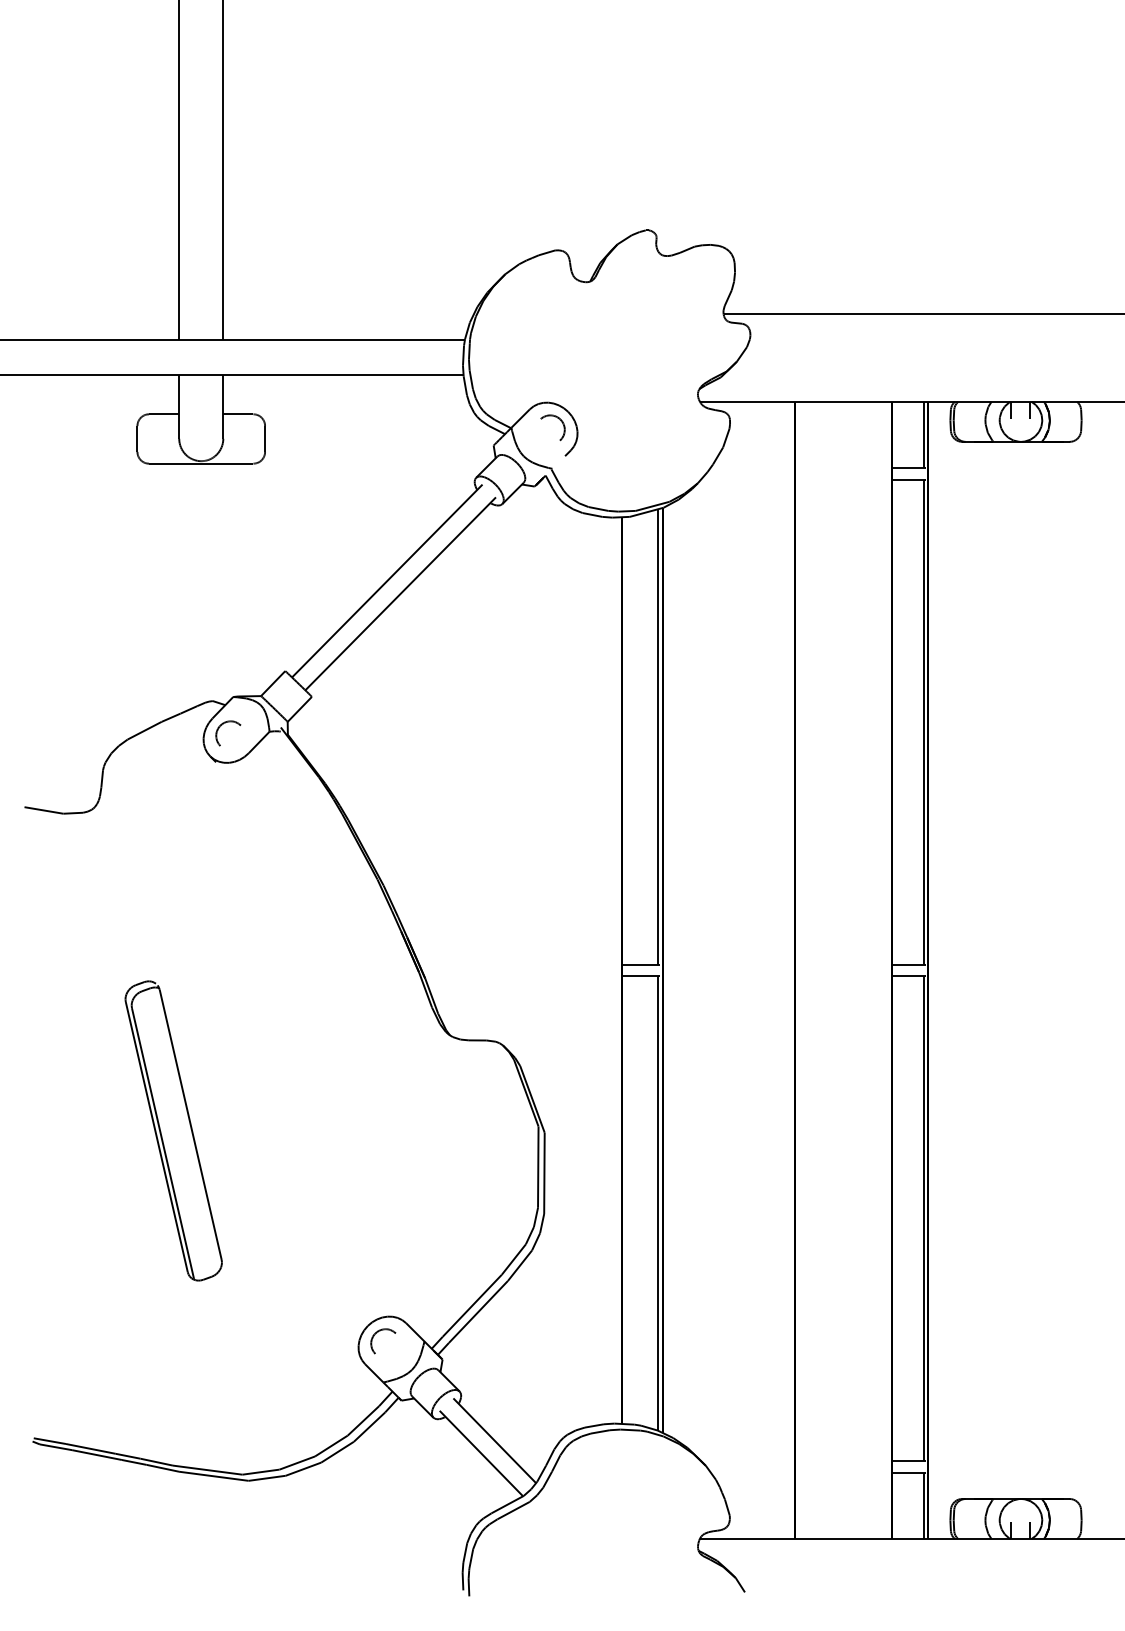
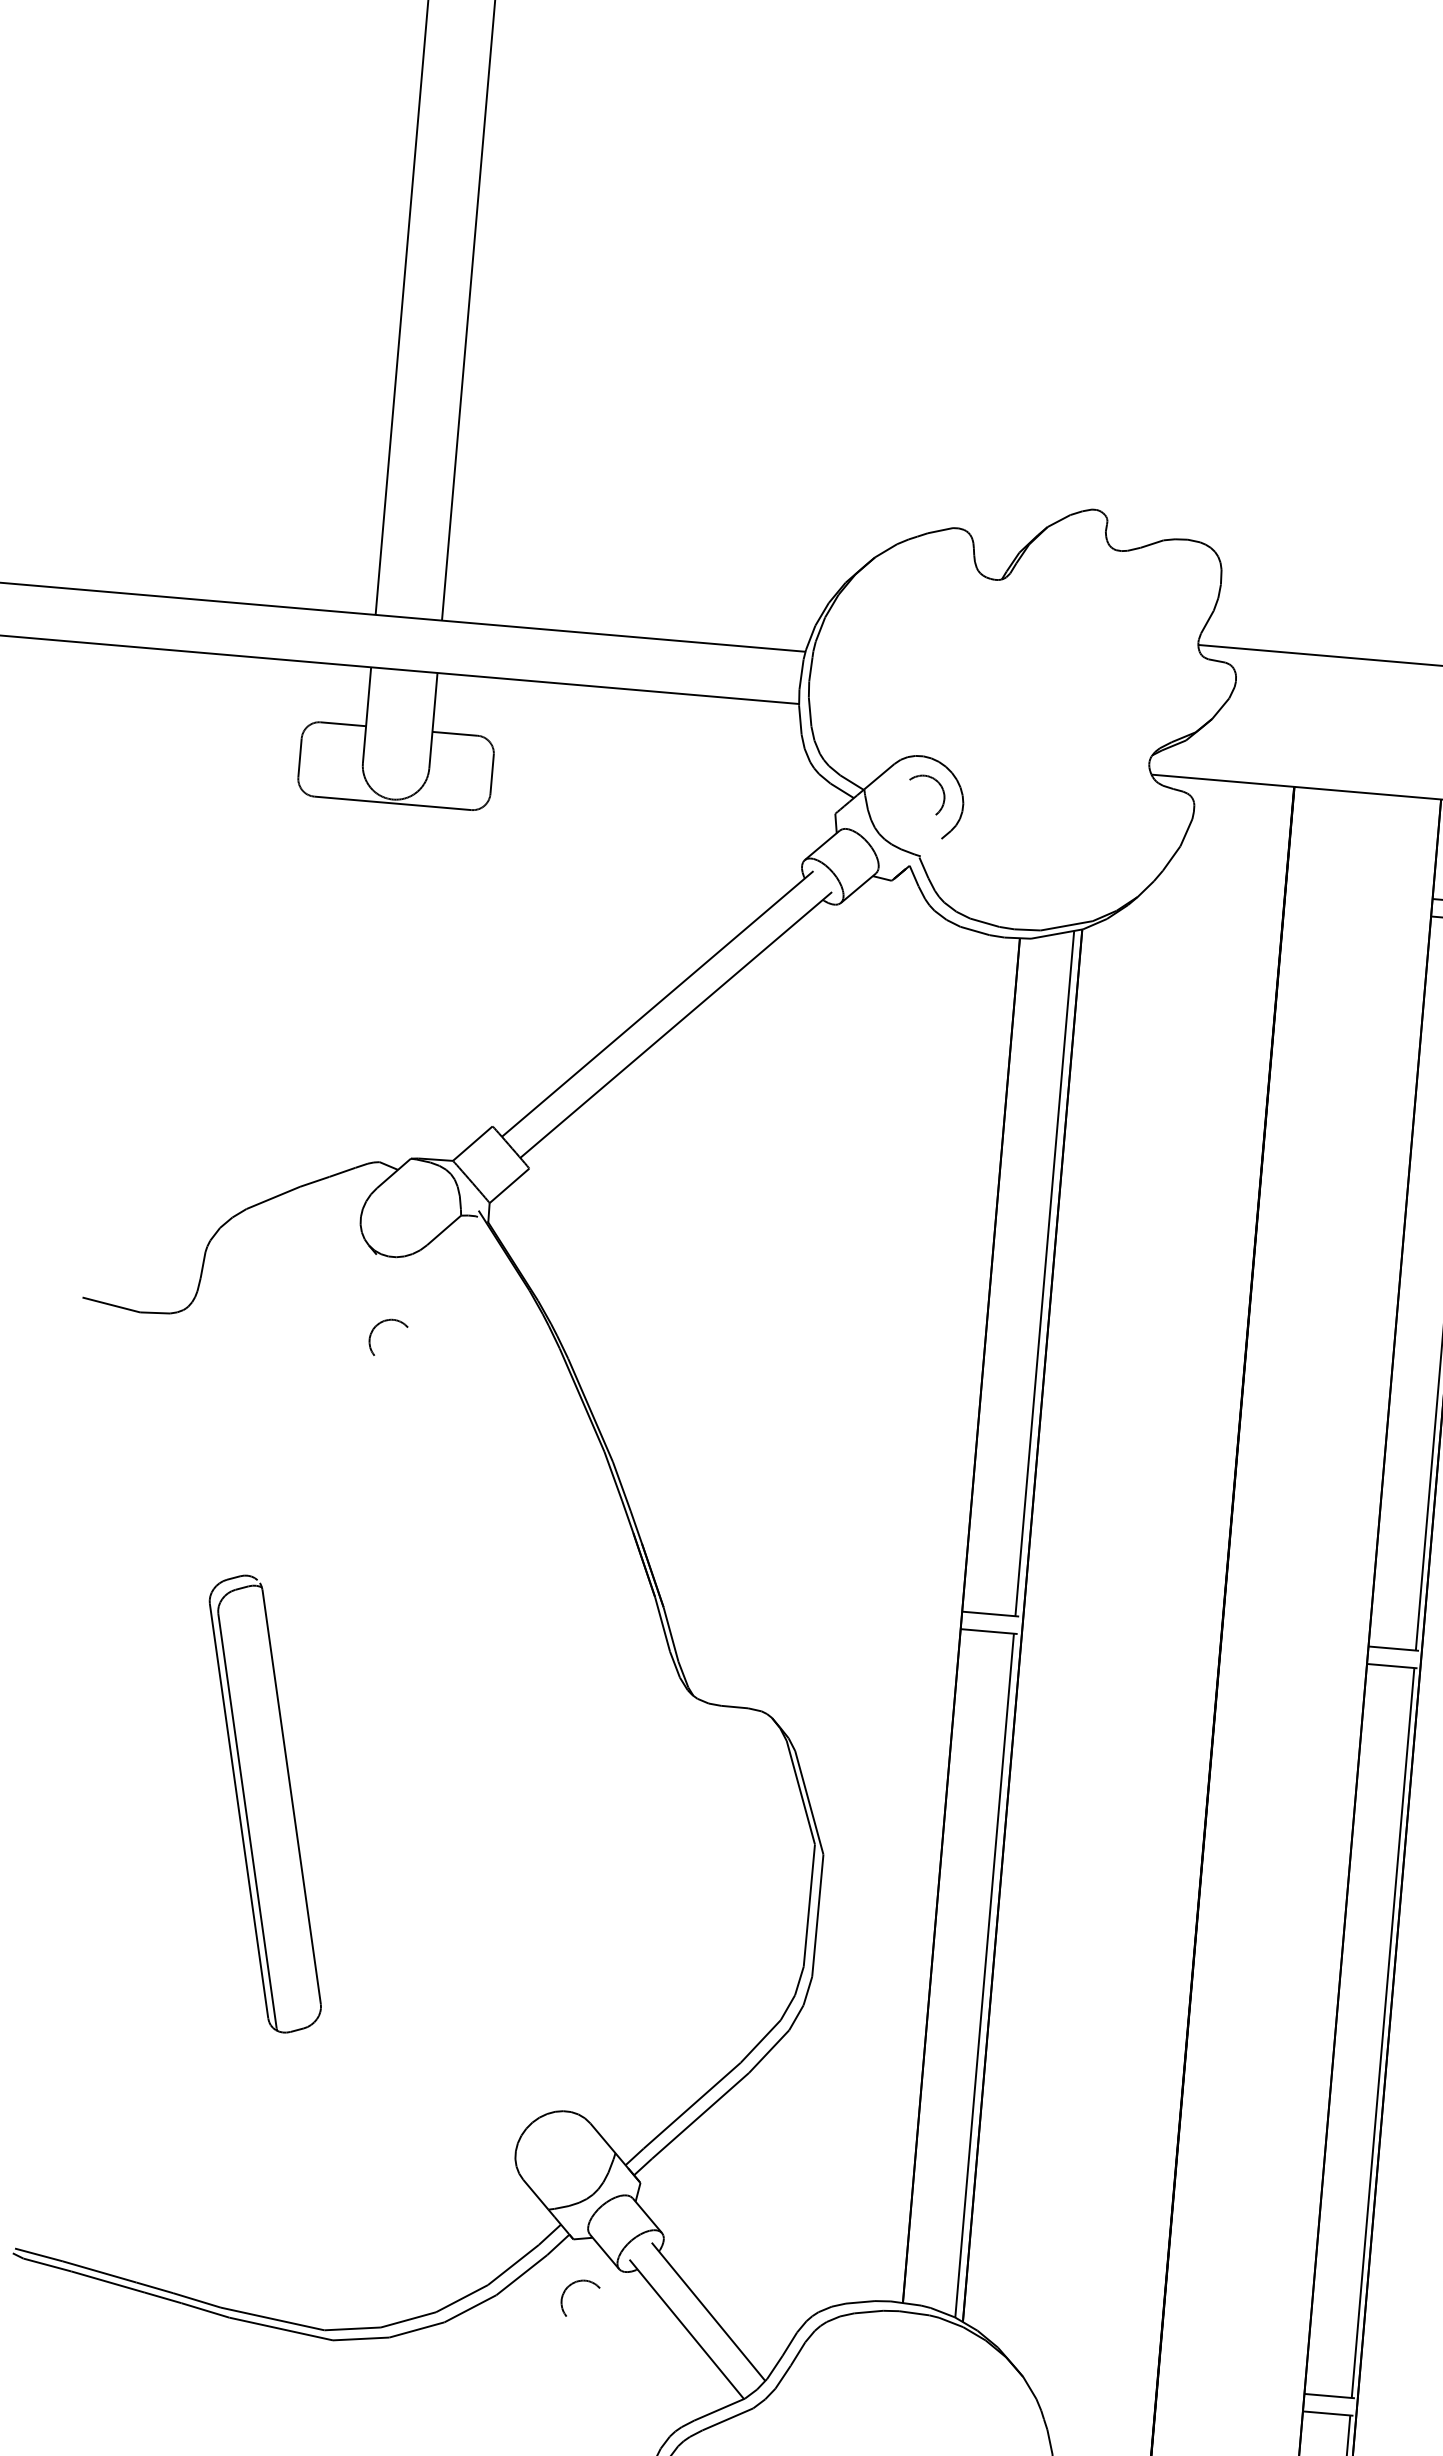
part: (221, 726) -> (378, 1326), moved
part: (378, 1332) -> (574, 2284), moved

